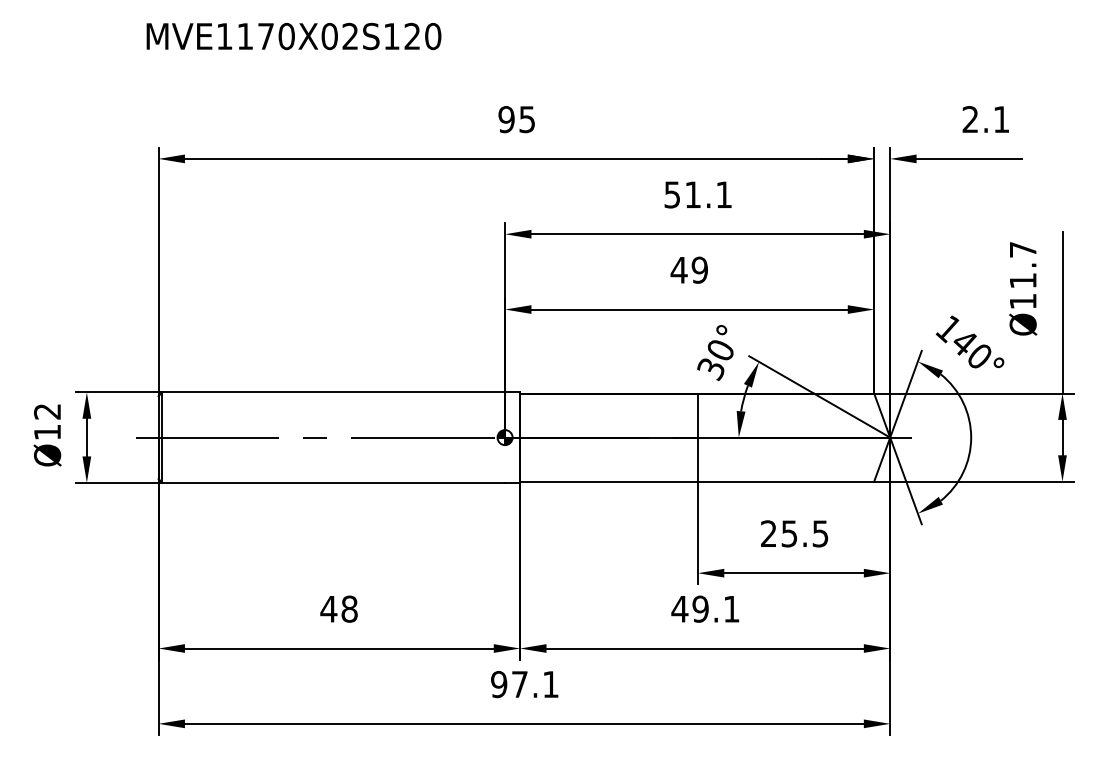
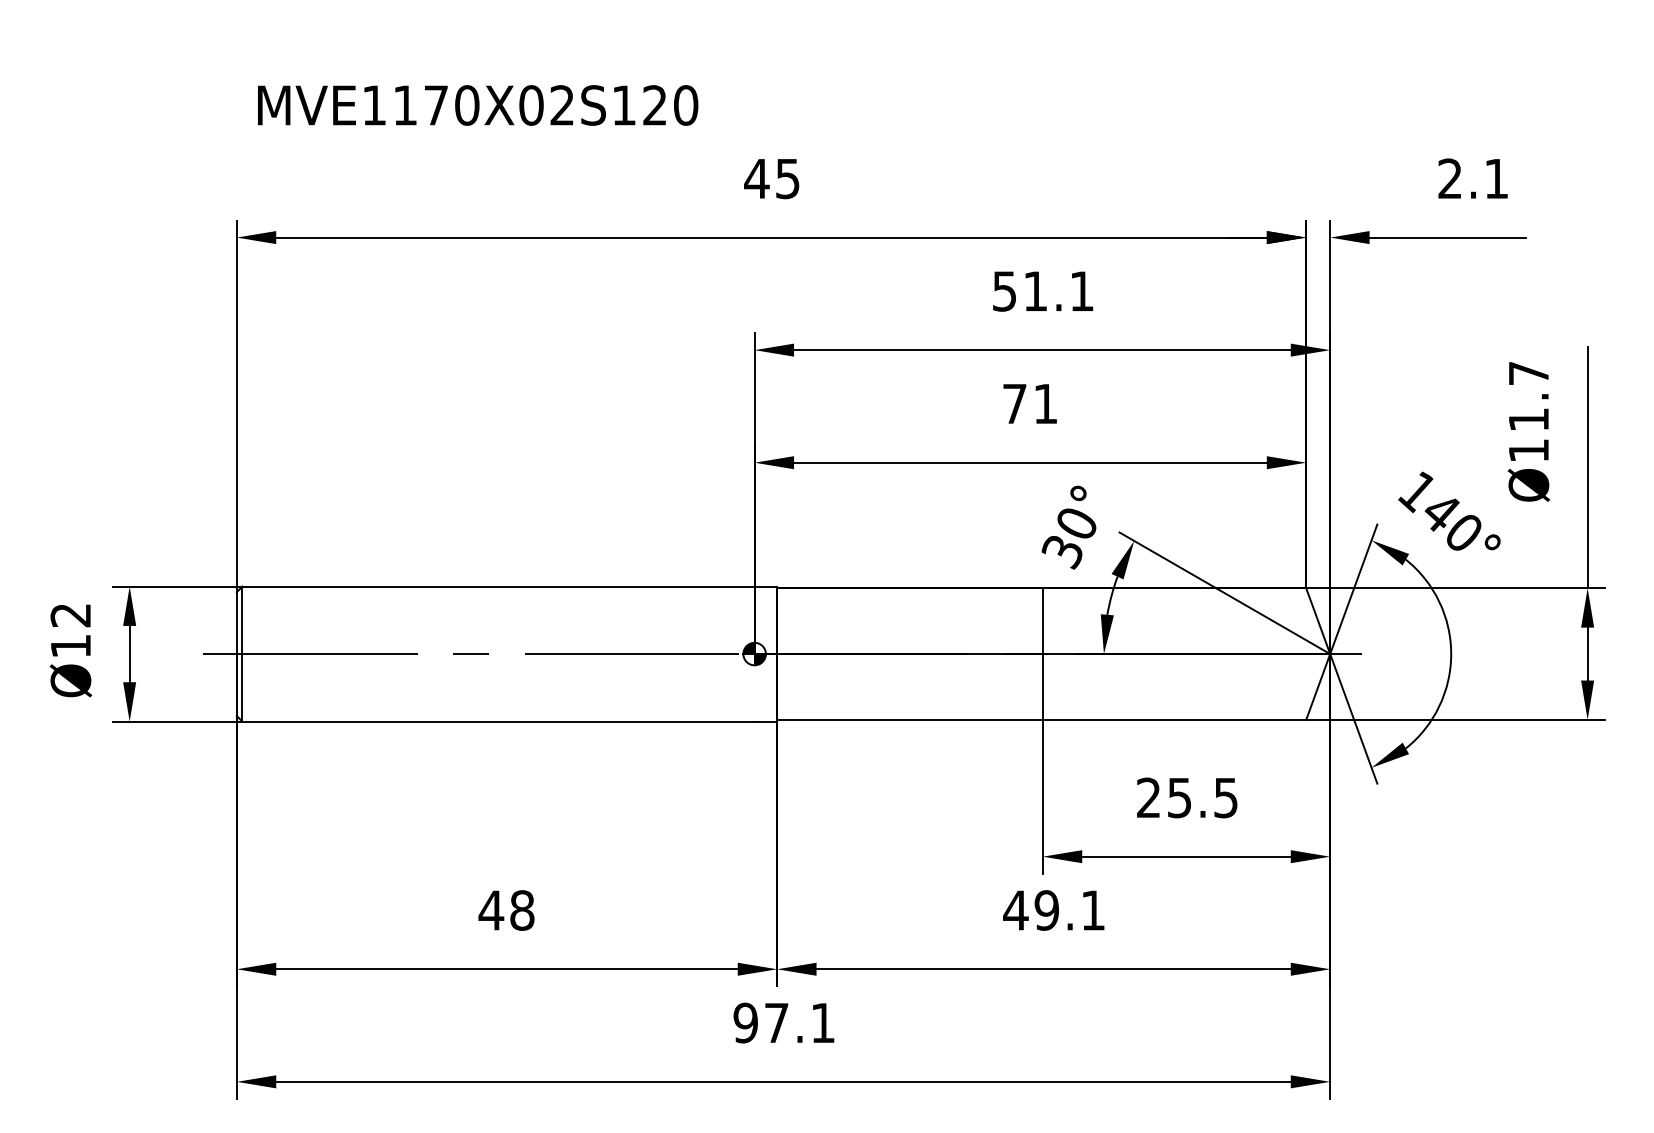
text: (293, 36) -> (477, 105), moved
text: (506, 119) -> (756, 178), 95 -> 45
text: (688, 269) -> (1028, 402), 49 -> 71

